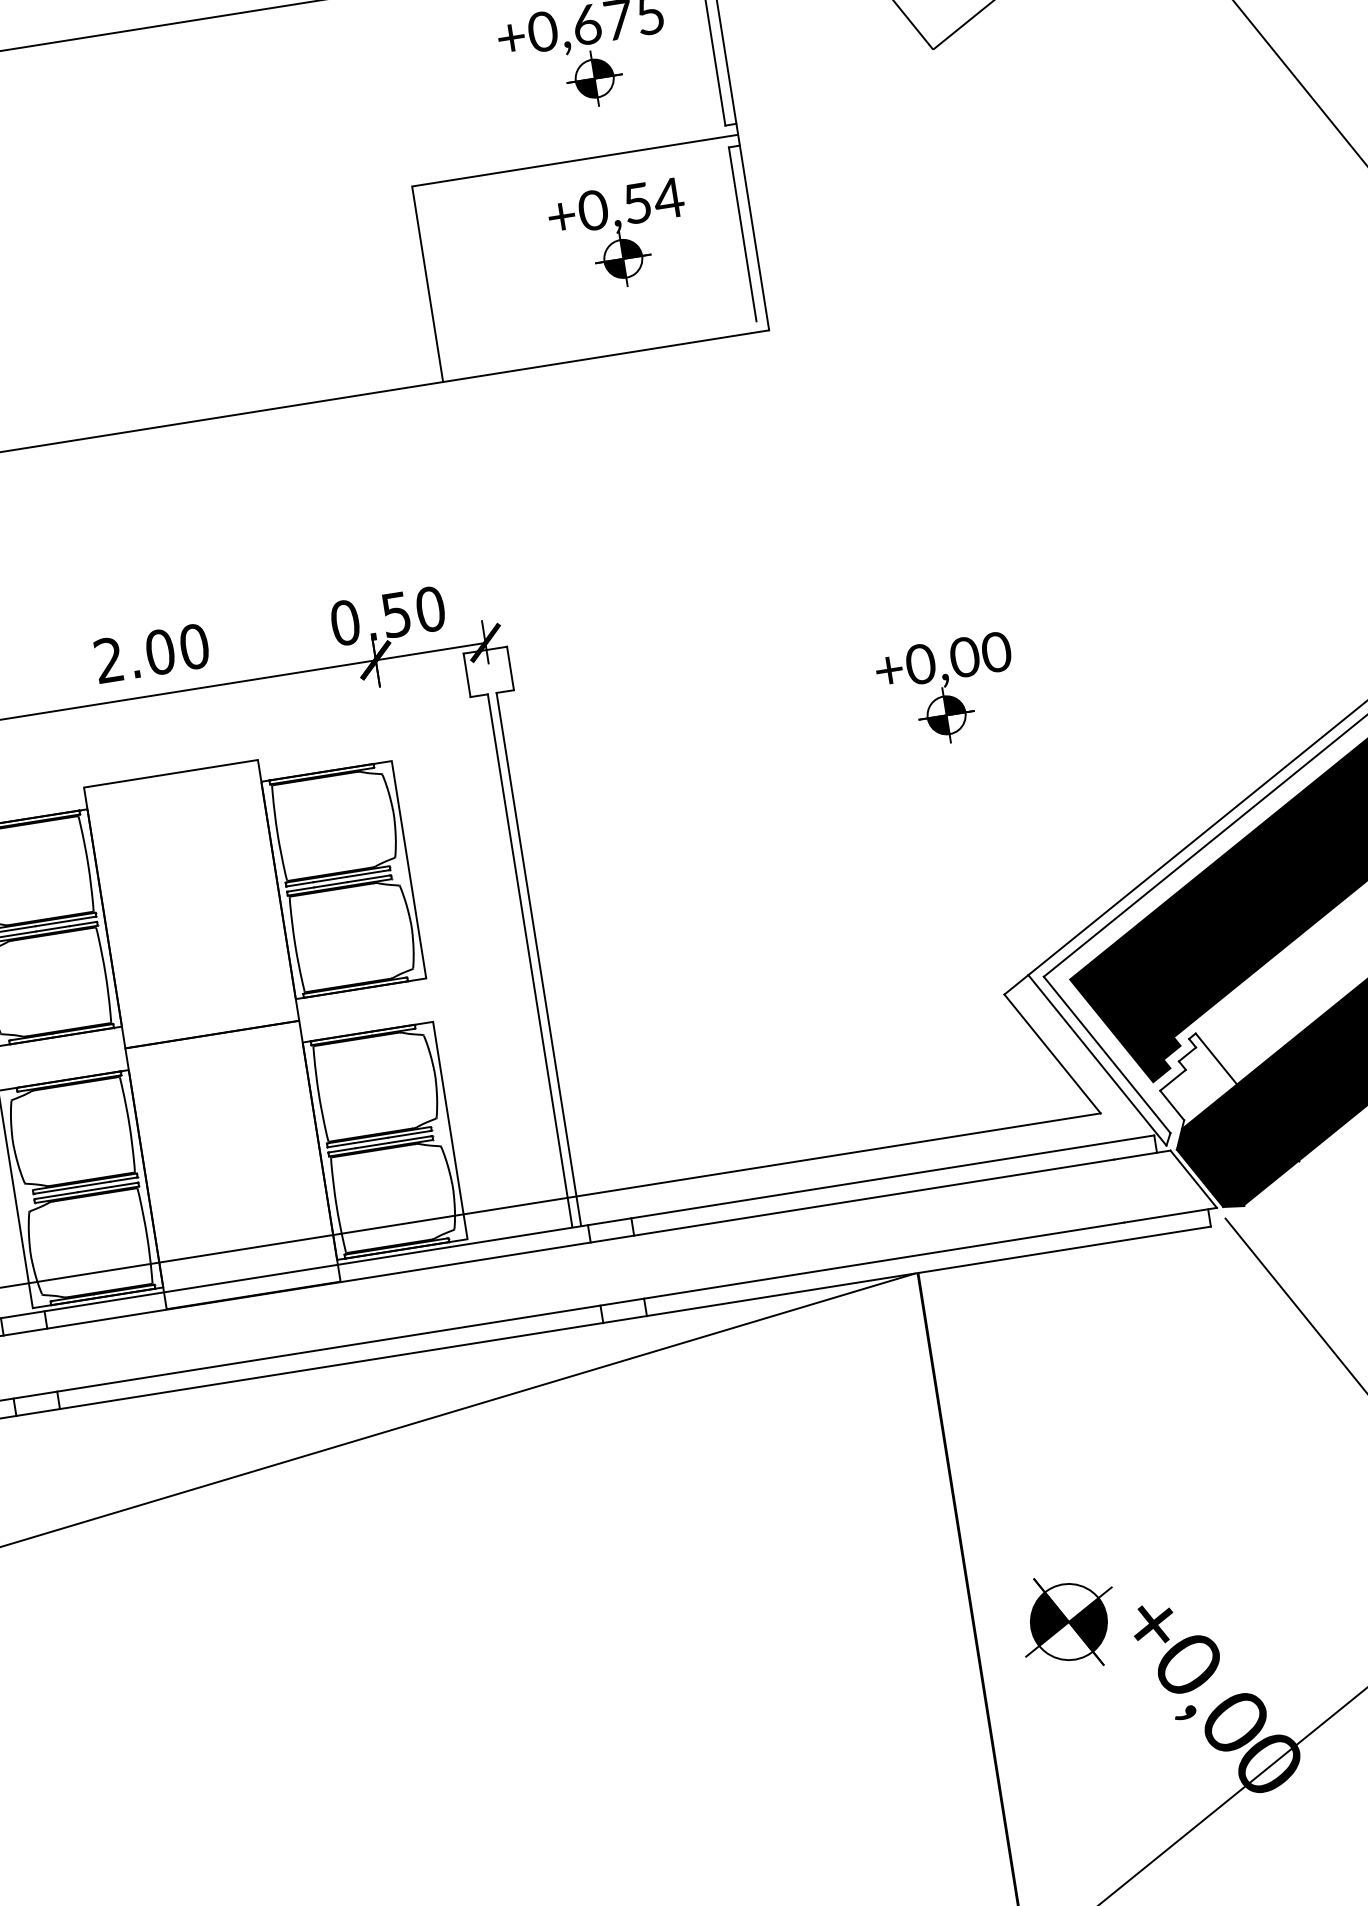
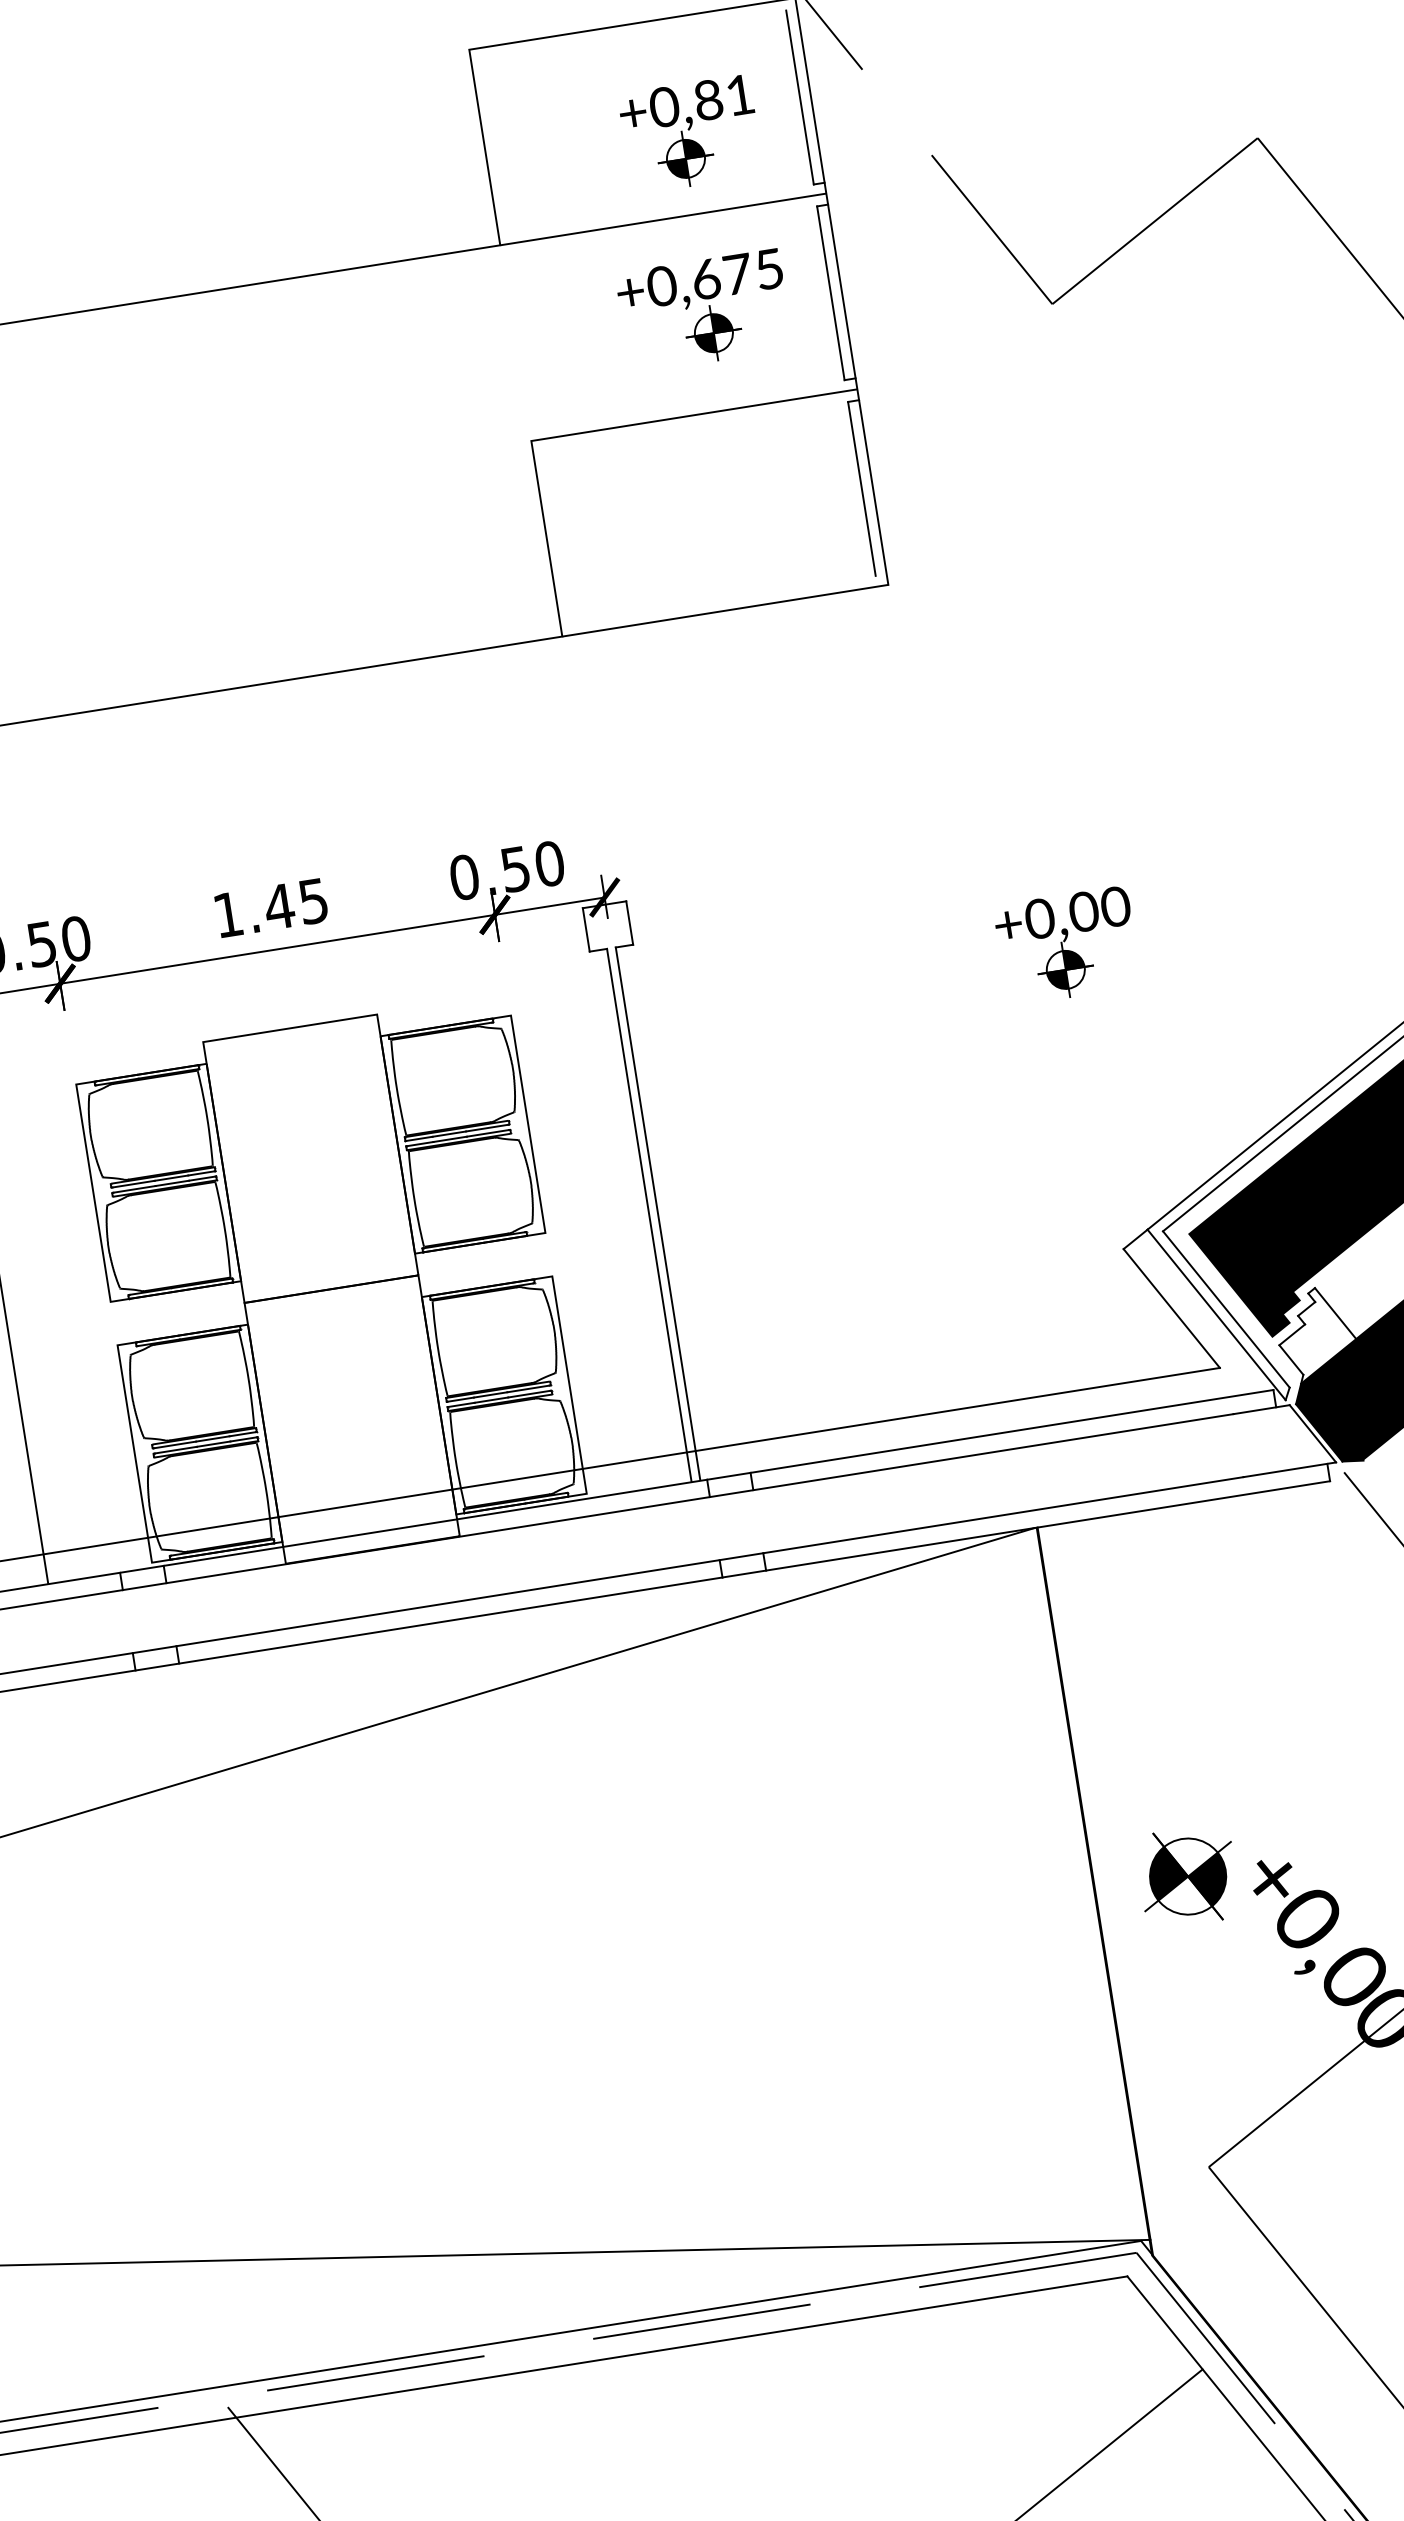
part: (616, 231) -> (735, 486), removed
text: (150, 653) -> (269, 908), 2.00 -> 1.45

